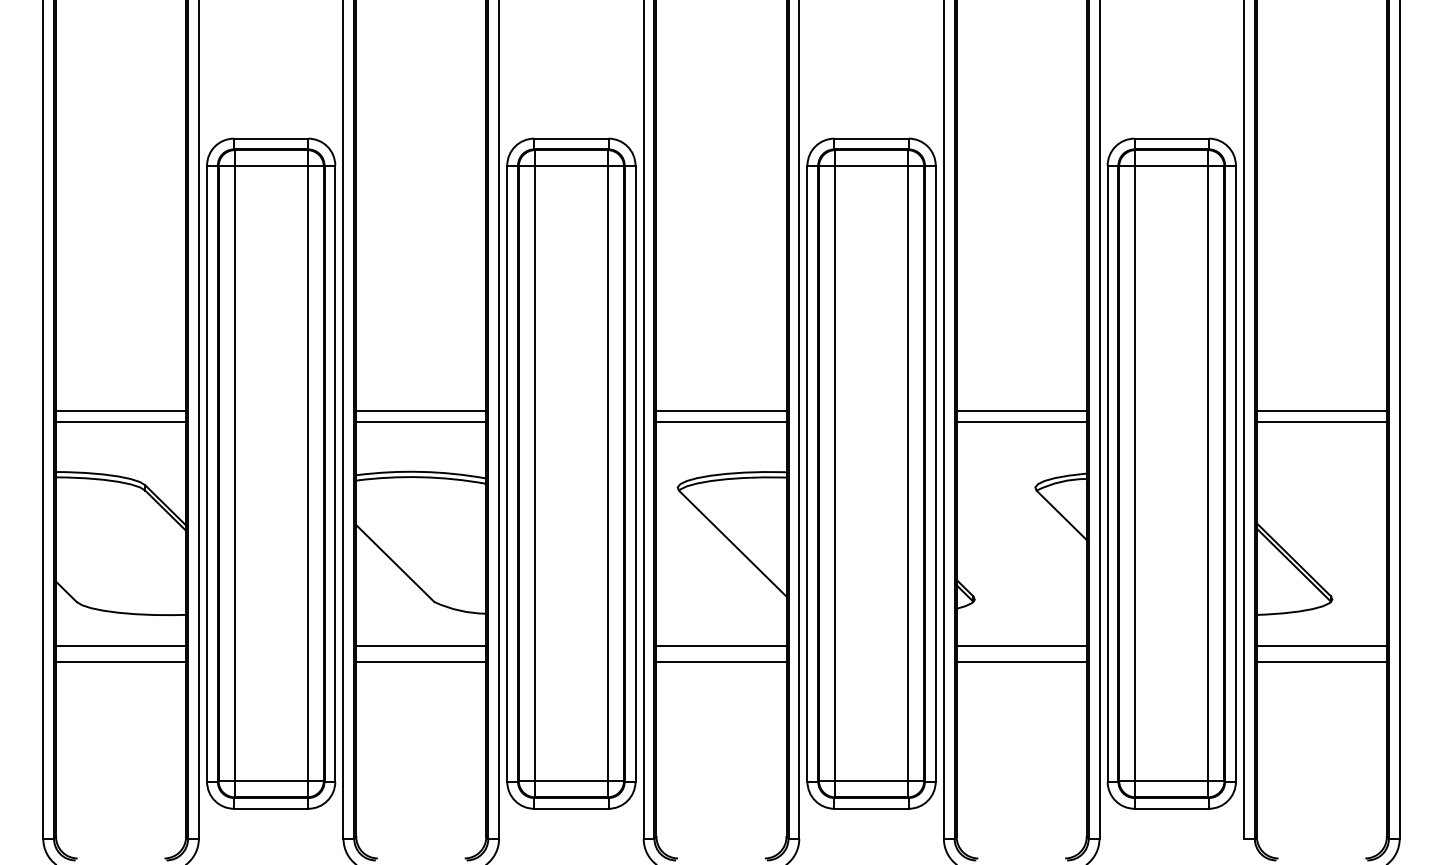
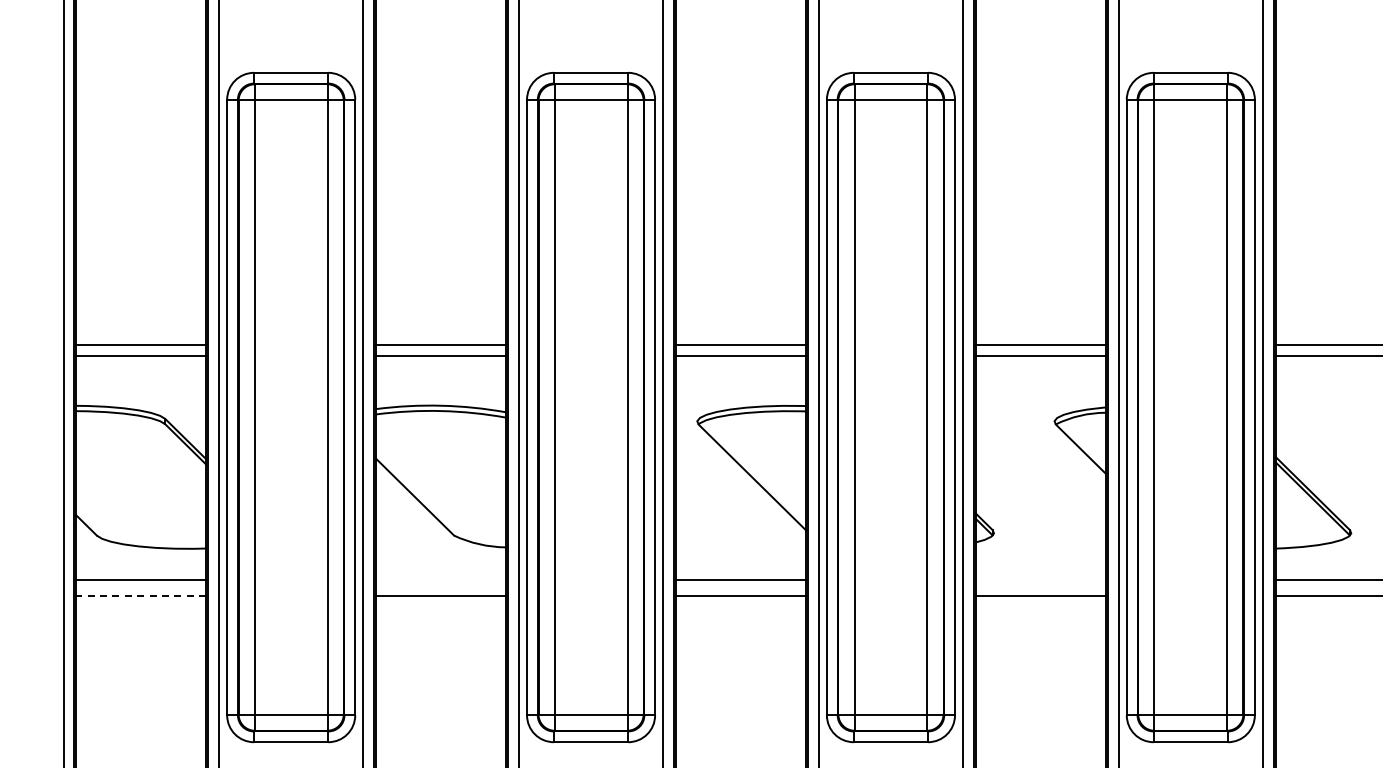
line: (421, 646) -> (441, 580), removed
line: (1021, 646) -> (1040, 580), removed
line: (120, 662) -> (140, 596), solid -> dashed

